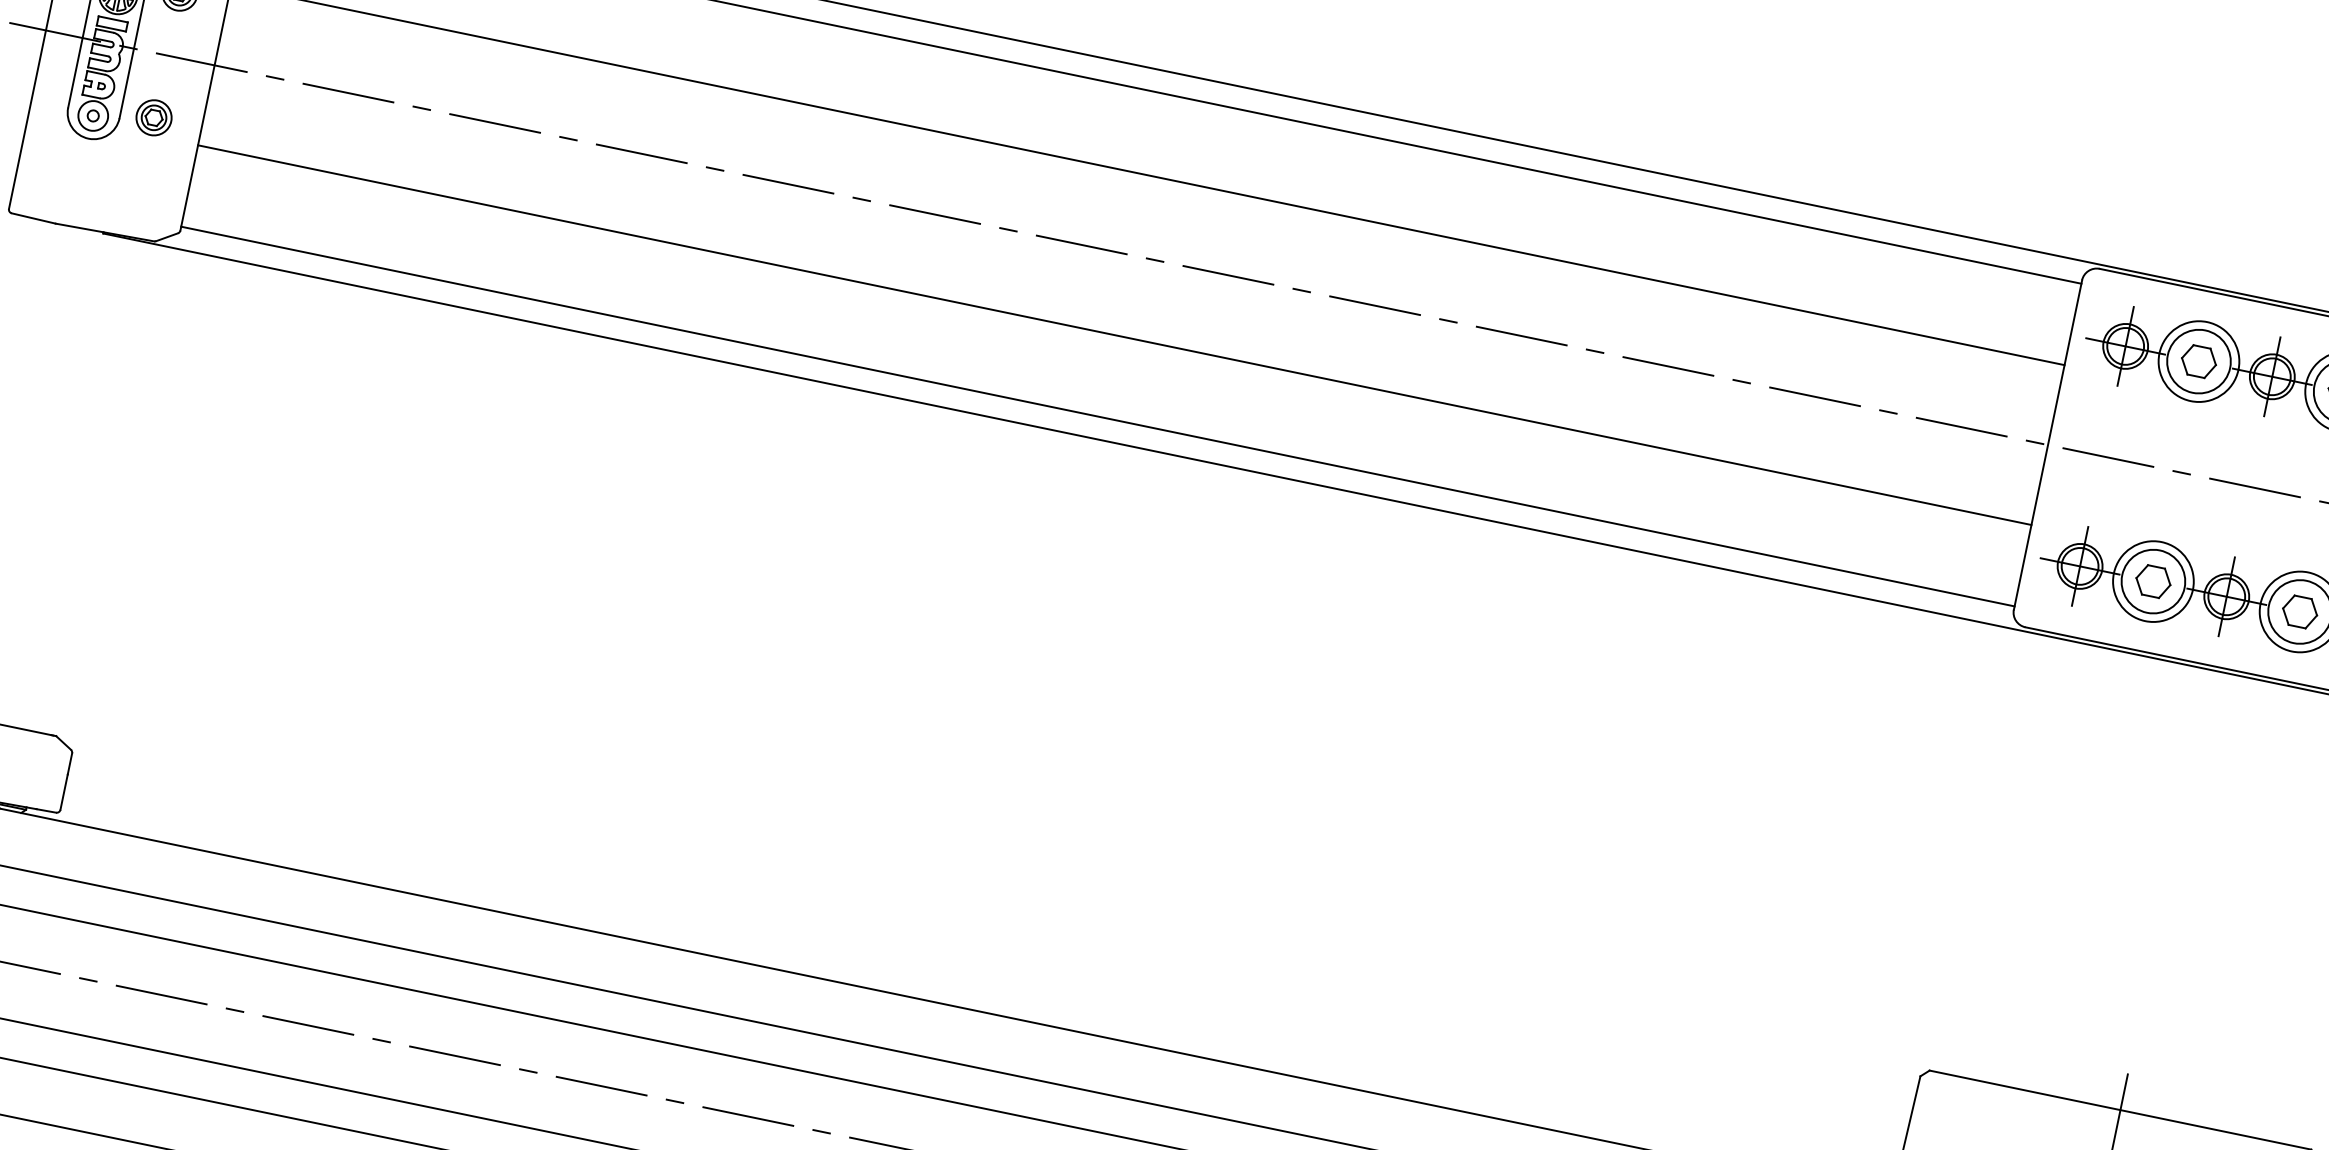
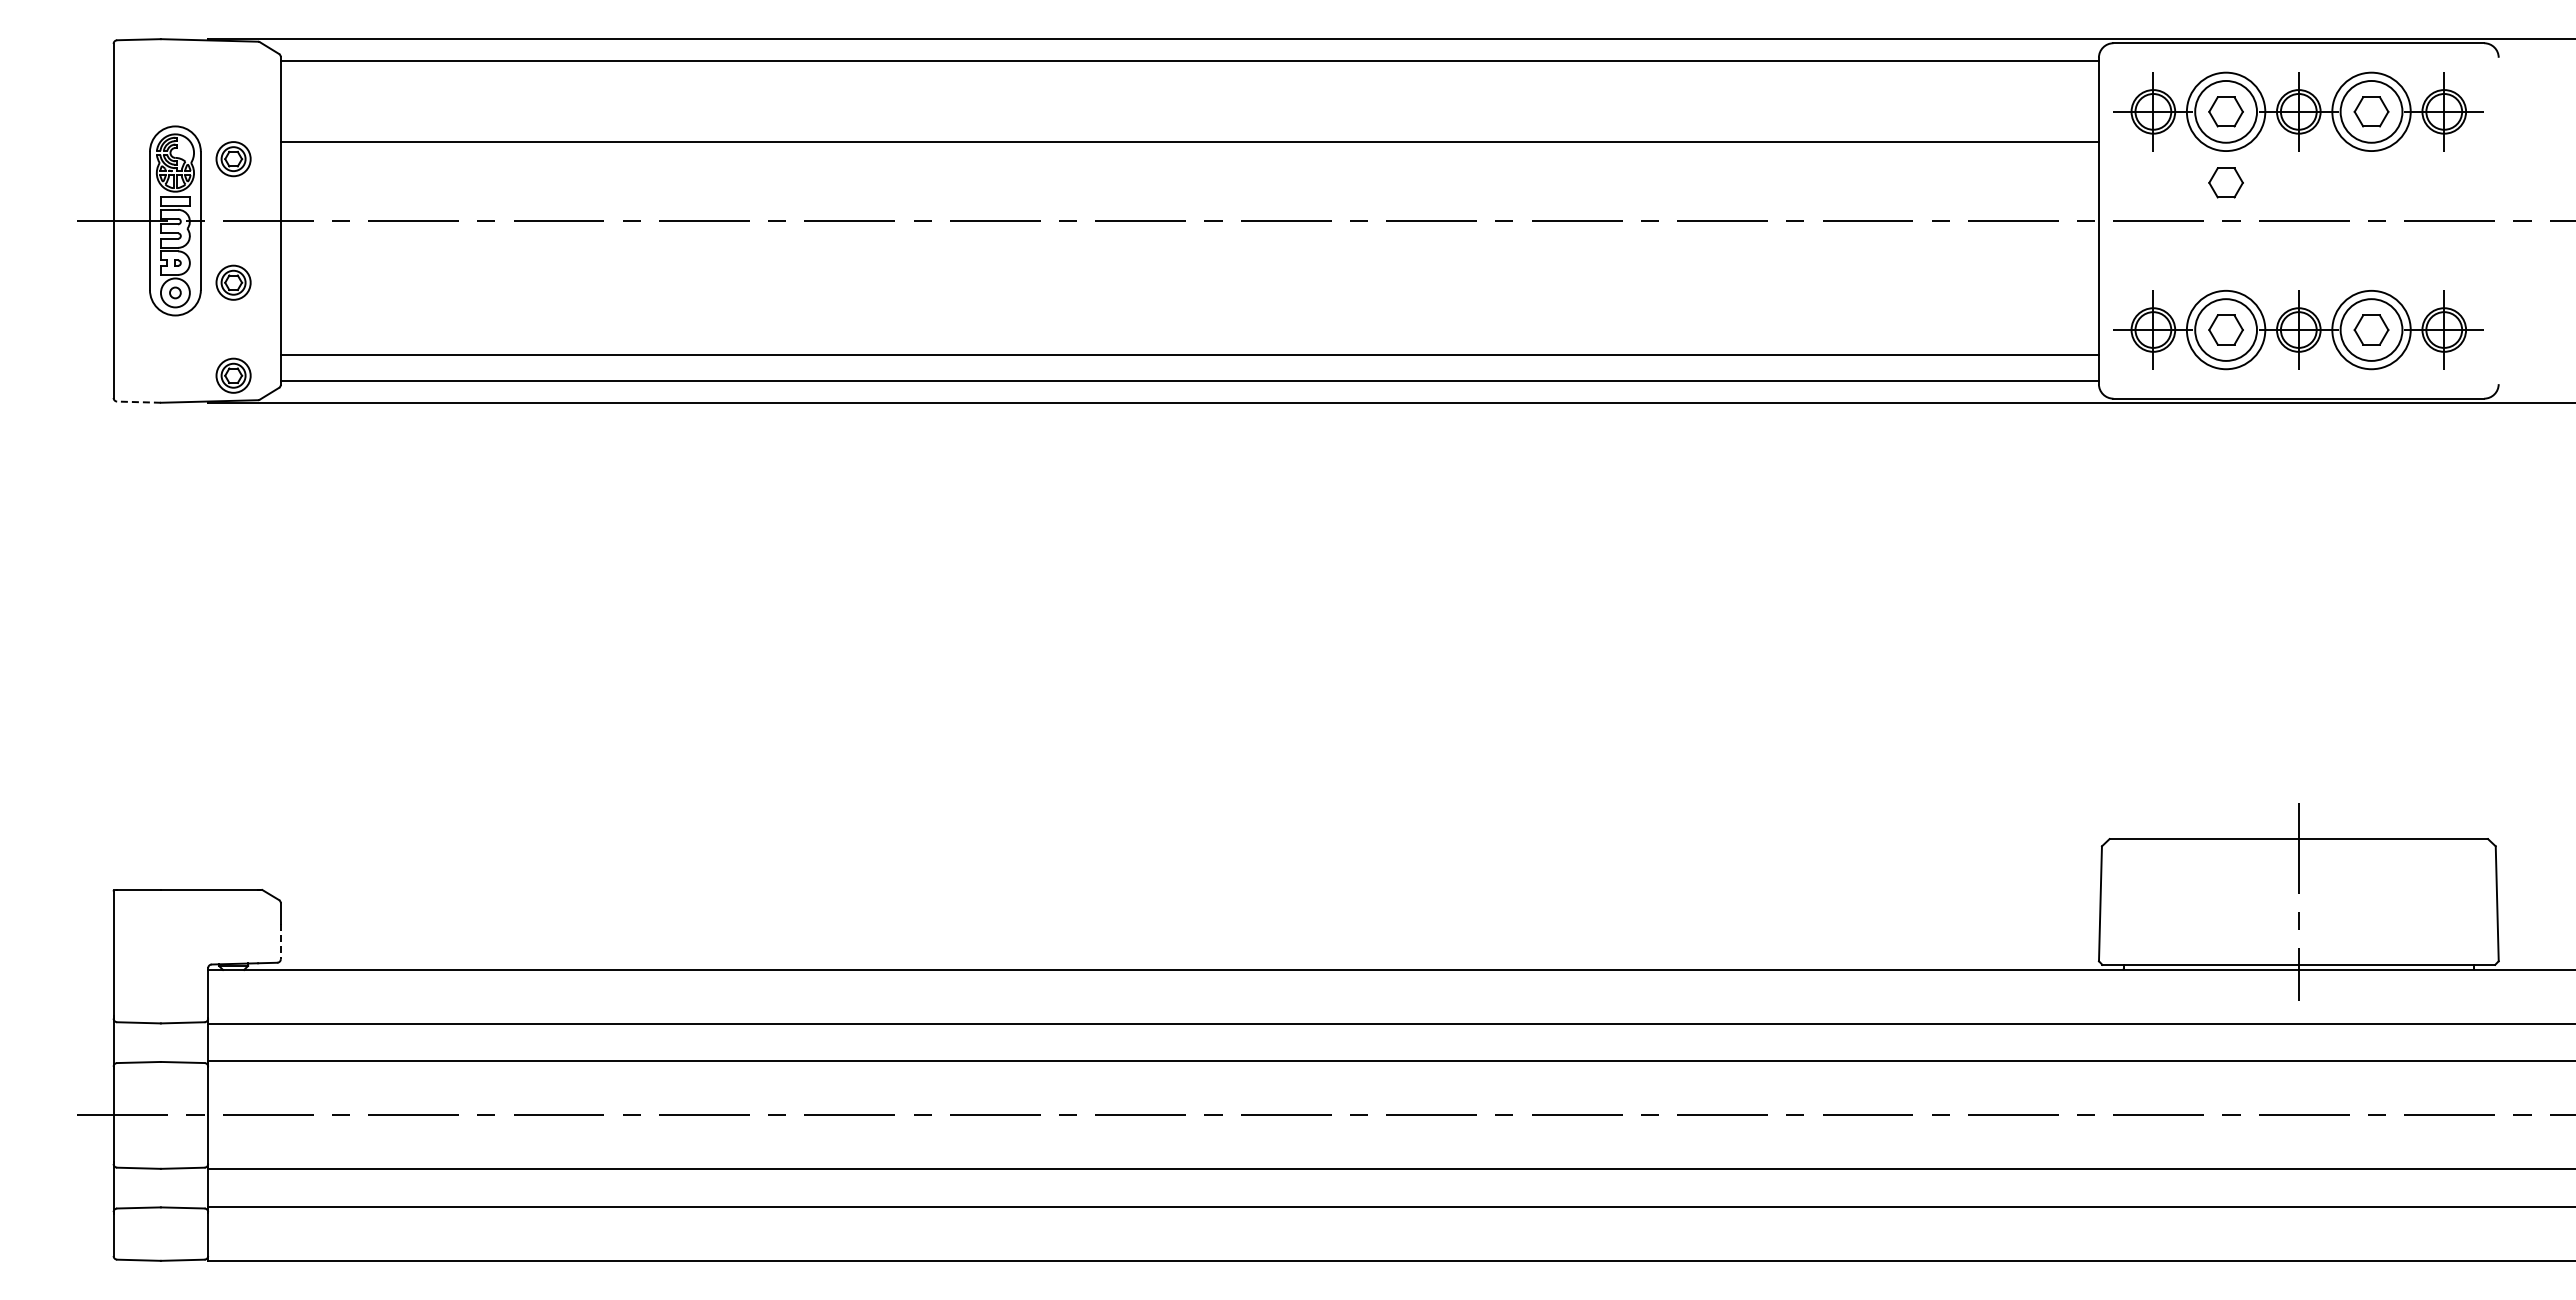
part: (134, 211) -> (233, 375), added
line: (34, 218) -> (139, 402), solid -> dashed
line: (1114, 335) -> (1189, 355), moved
part: (2183, 432) -> (2225, 182), added
line: (63, 792) -> (280, 942), solid -> dashed

